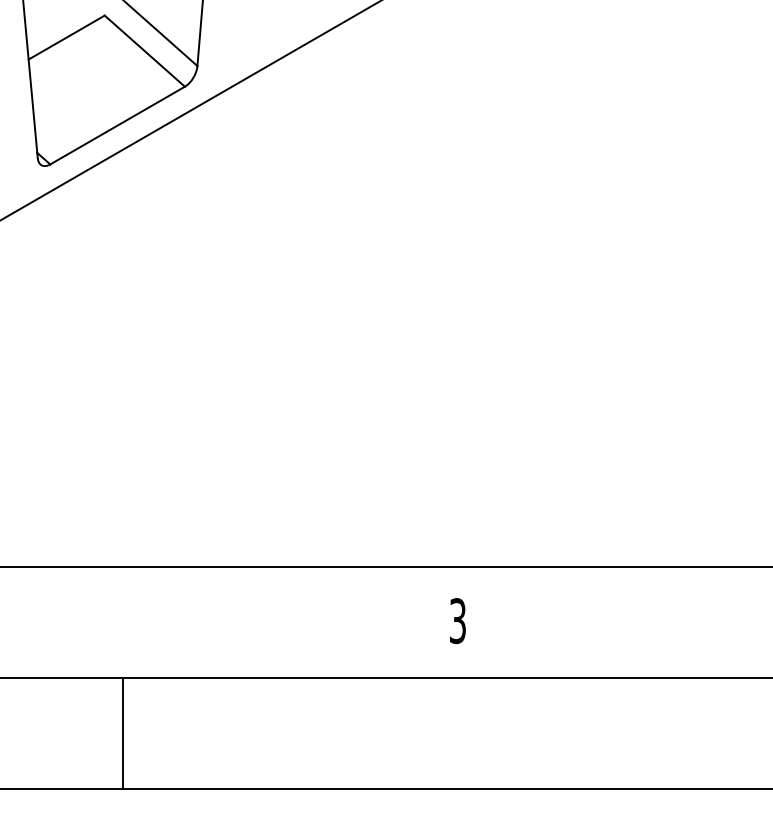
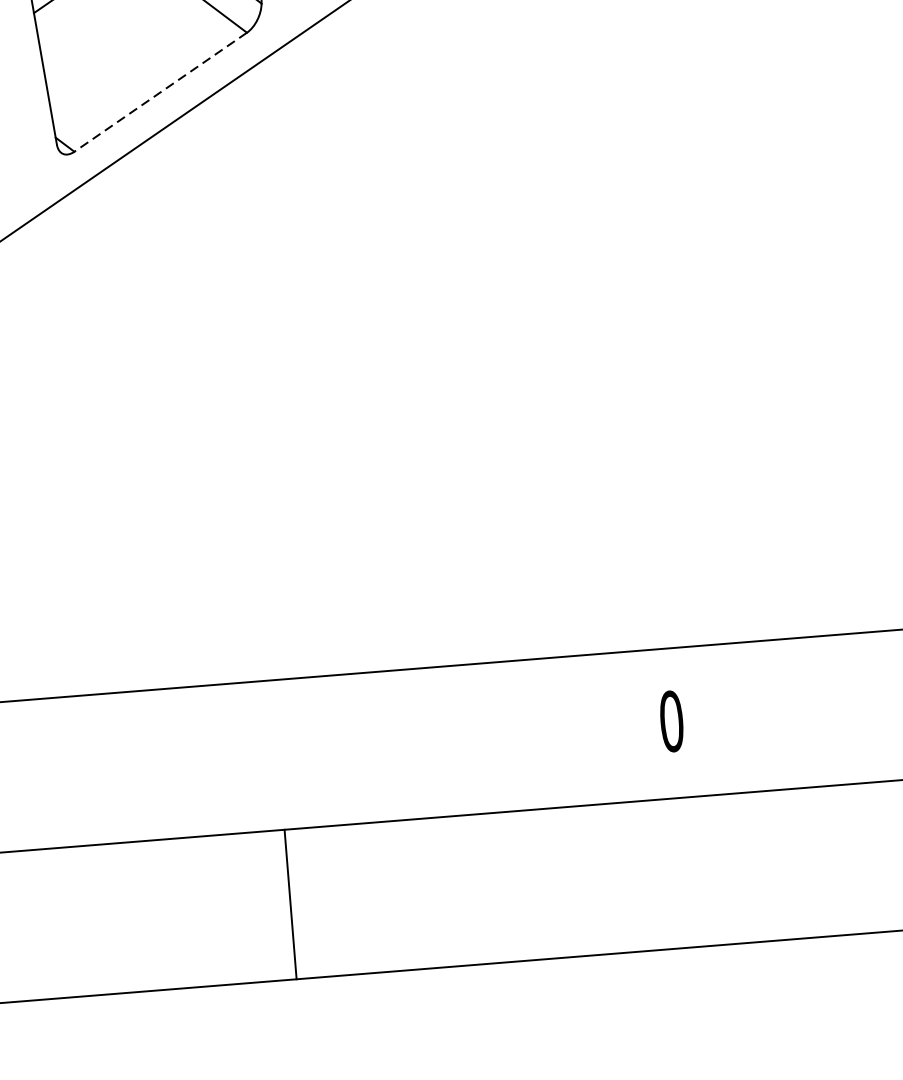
line: (117, 125) -> (160, 92), solid -> dashed
text: (457, 621) -> (671, 722), 3 -> 0
line: (123, 733) -> (290, 904), moved

